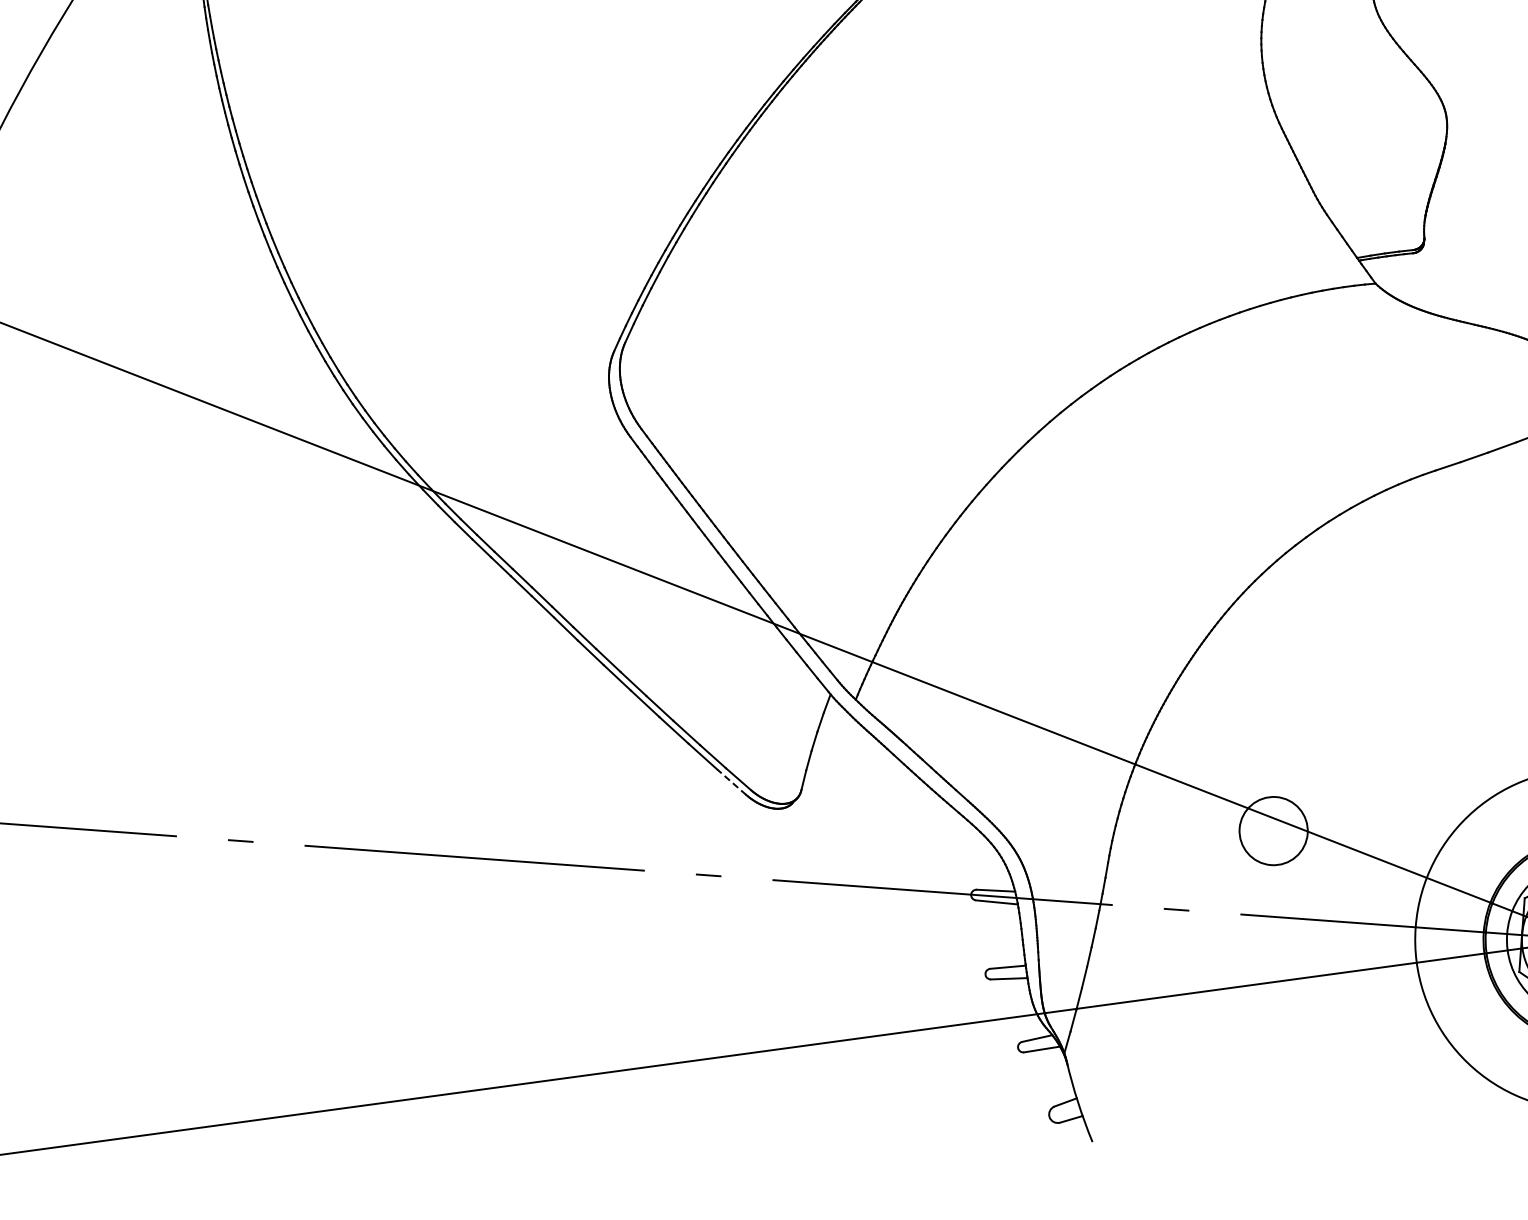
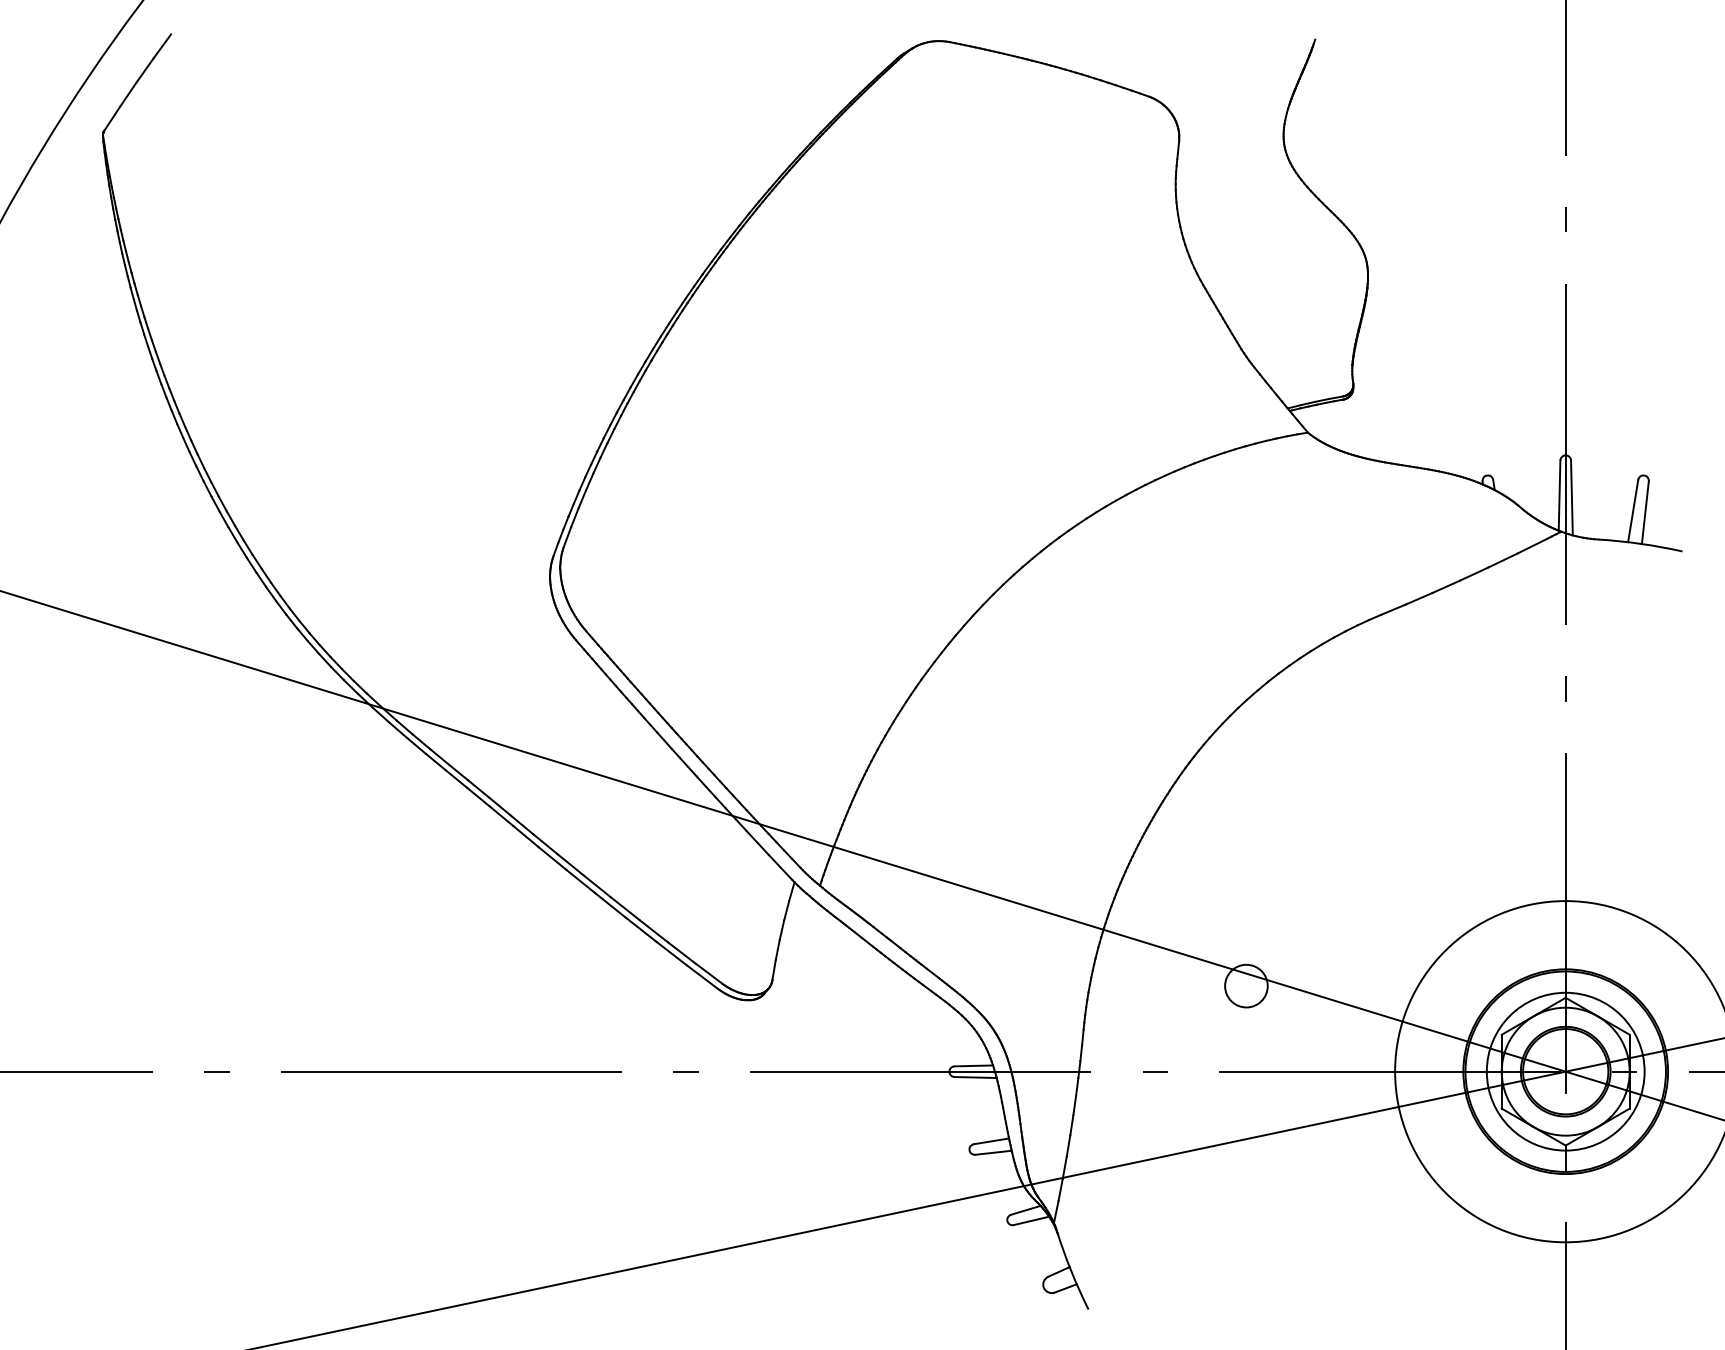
line: (731, 781) -> (702, 976), dashed -> solid
circle: (1273, 830) -> (1246, 985), size x0.62

